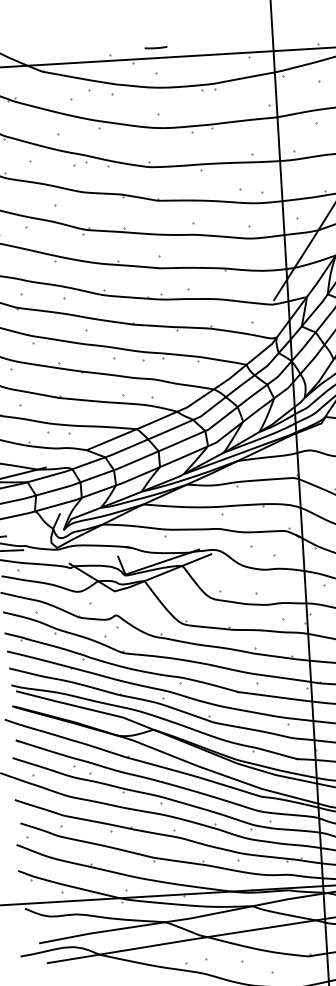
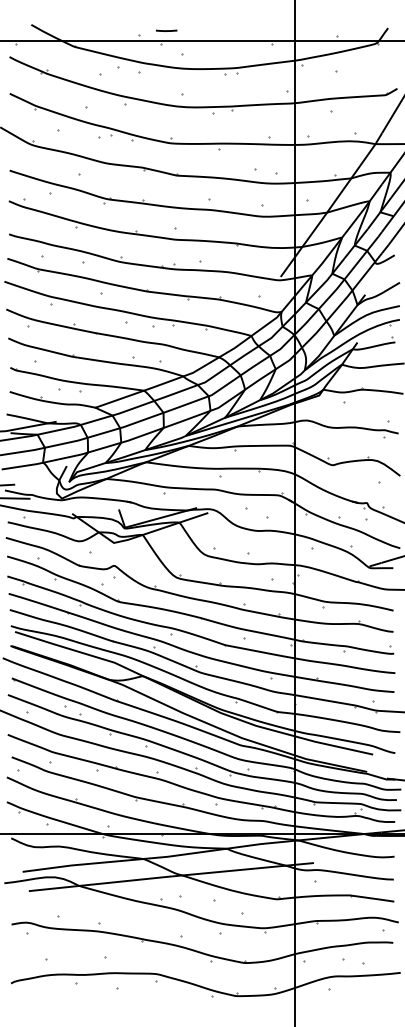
line: (155, 47) -> (166, 30), moved

